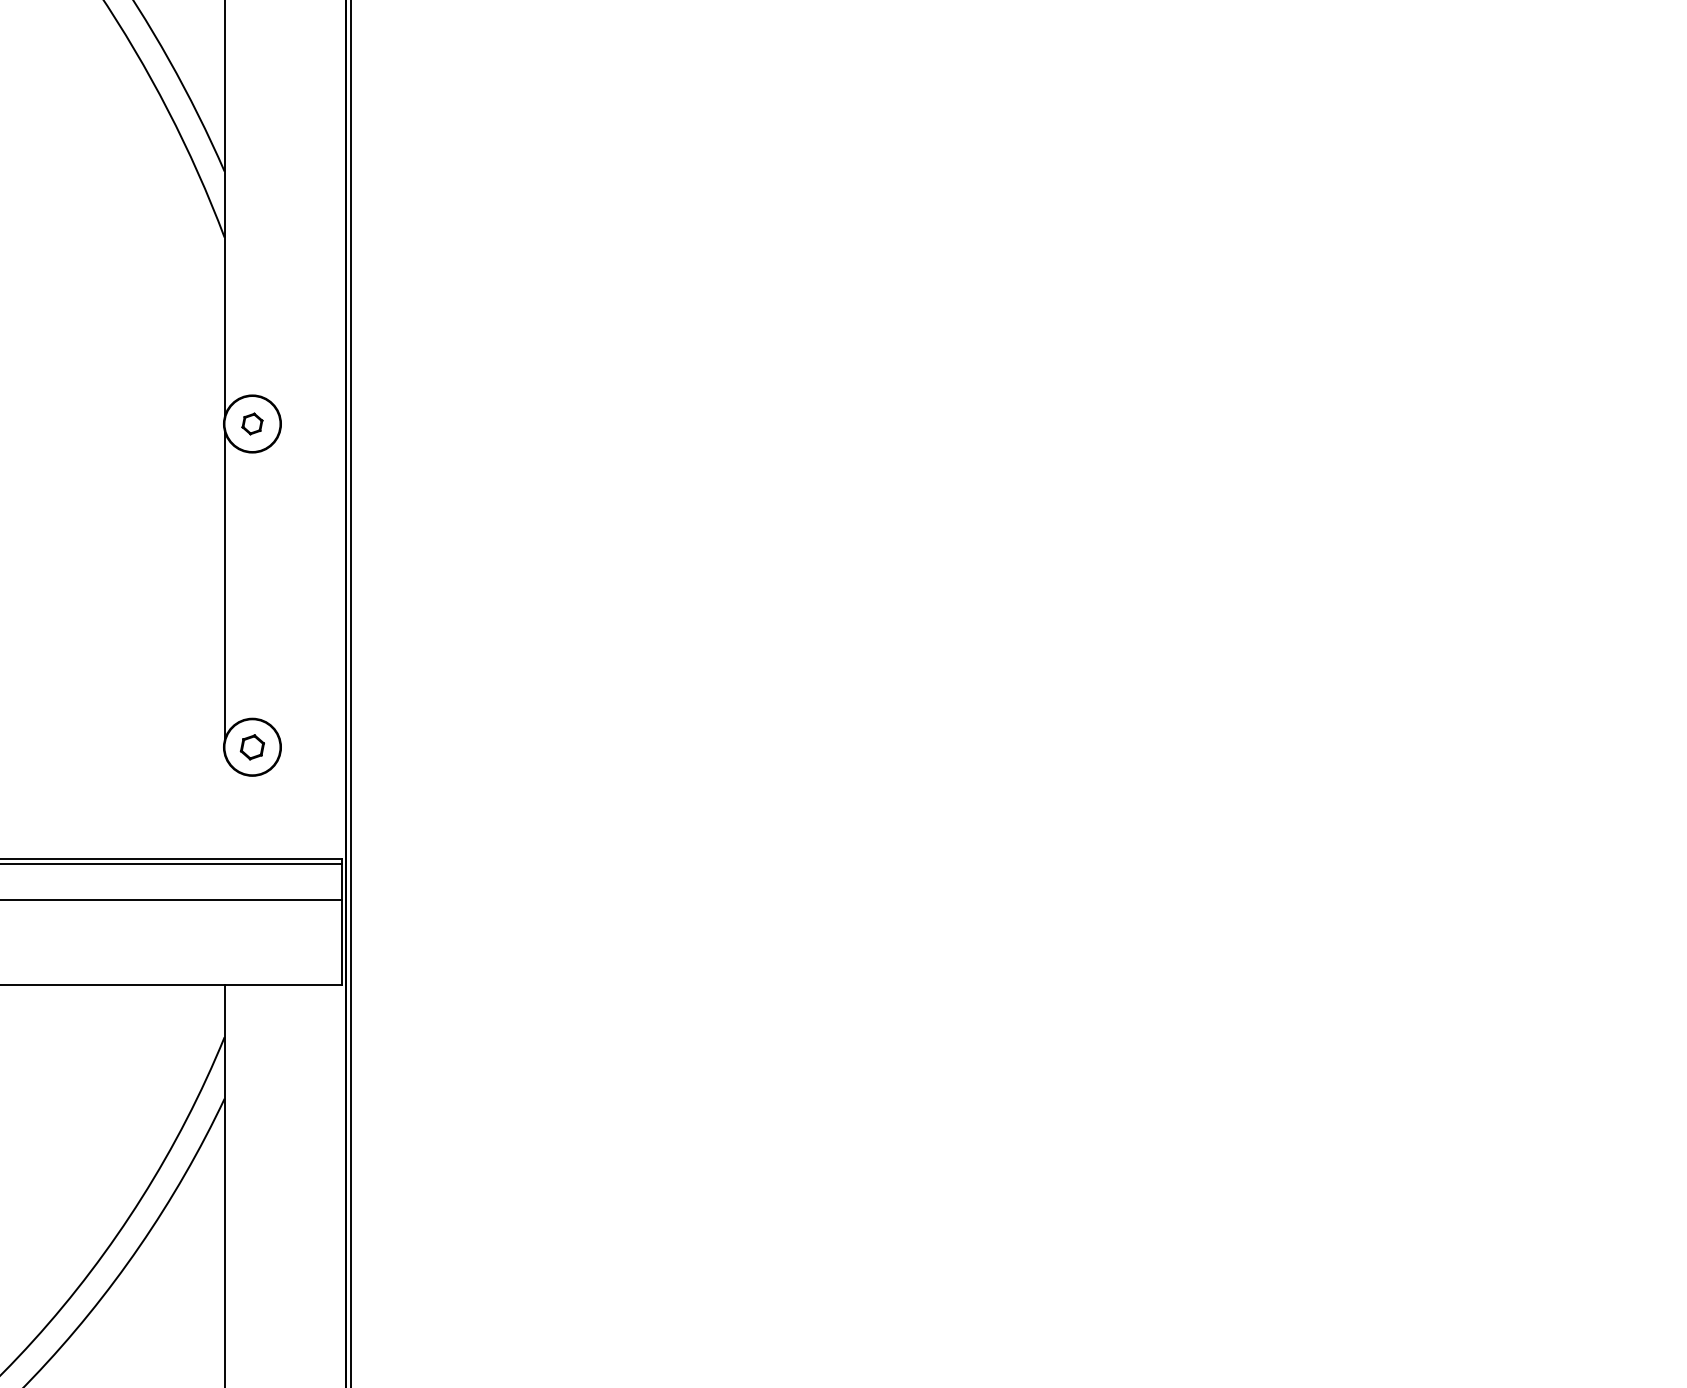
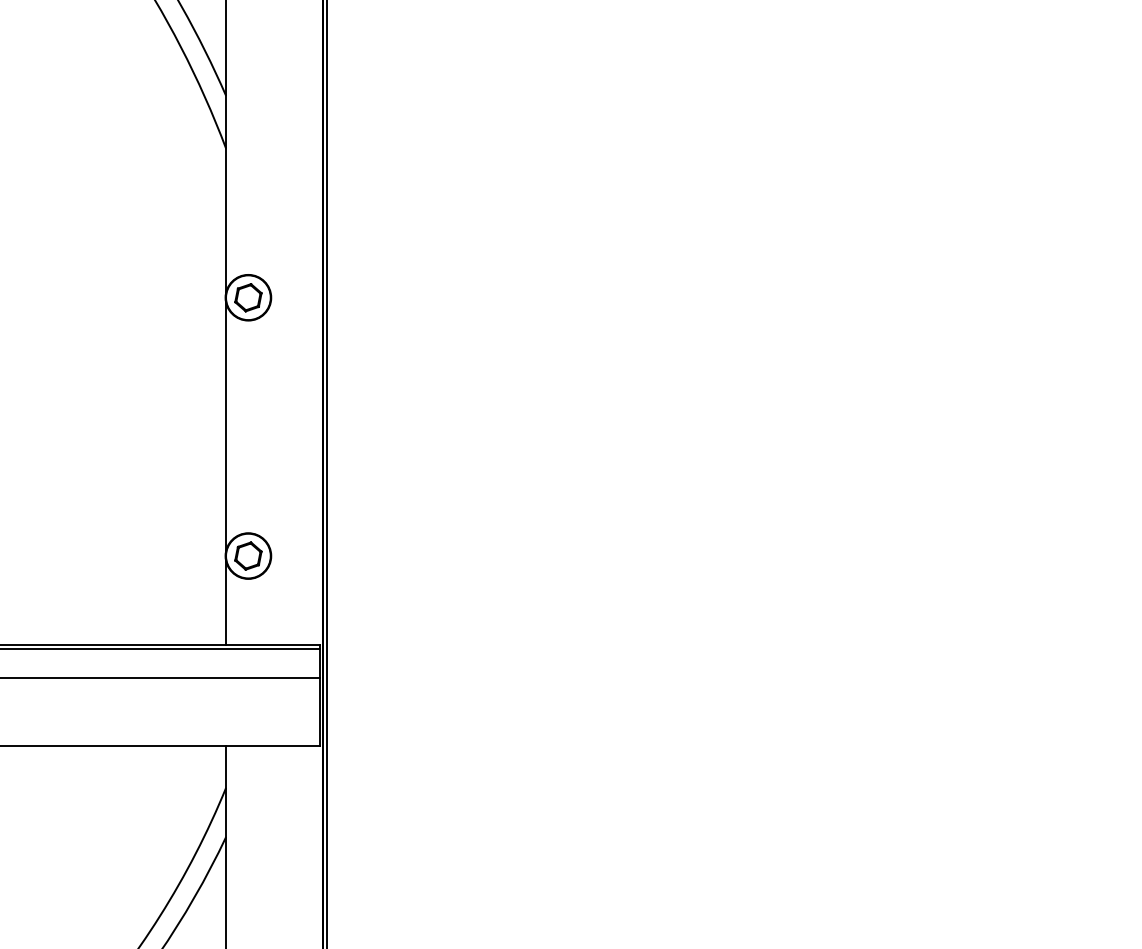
part: (252, 423) -> (248, 297), size x1.67
part: (252, 747) -> (248, 556), size x1.43
line: (224, 805) -> (226, 602), added

